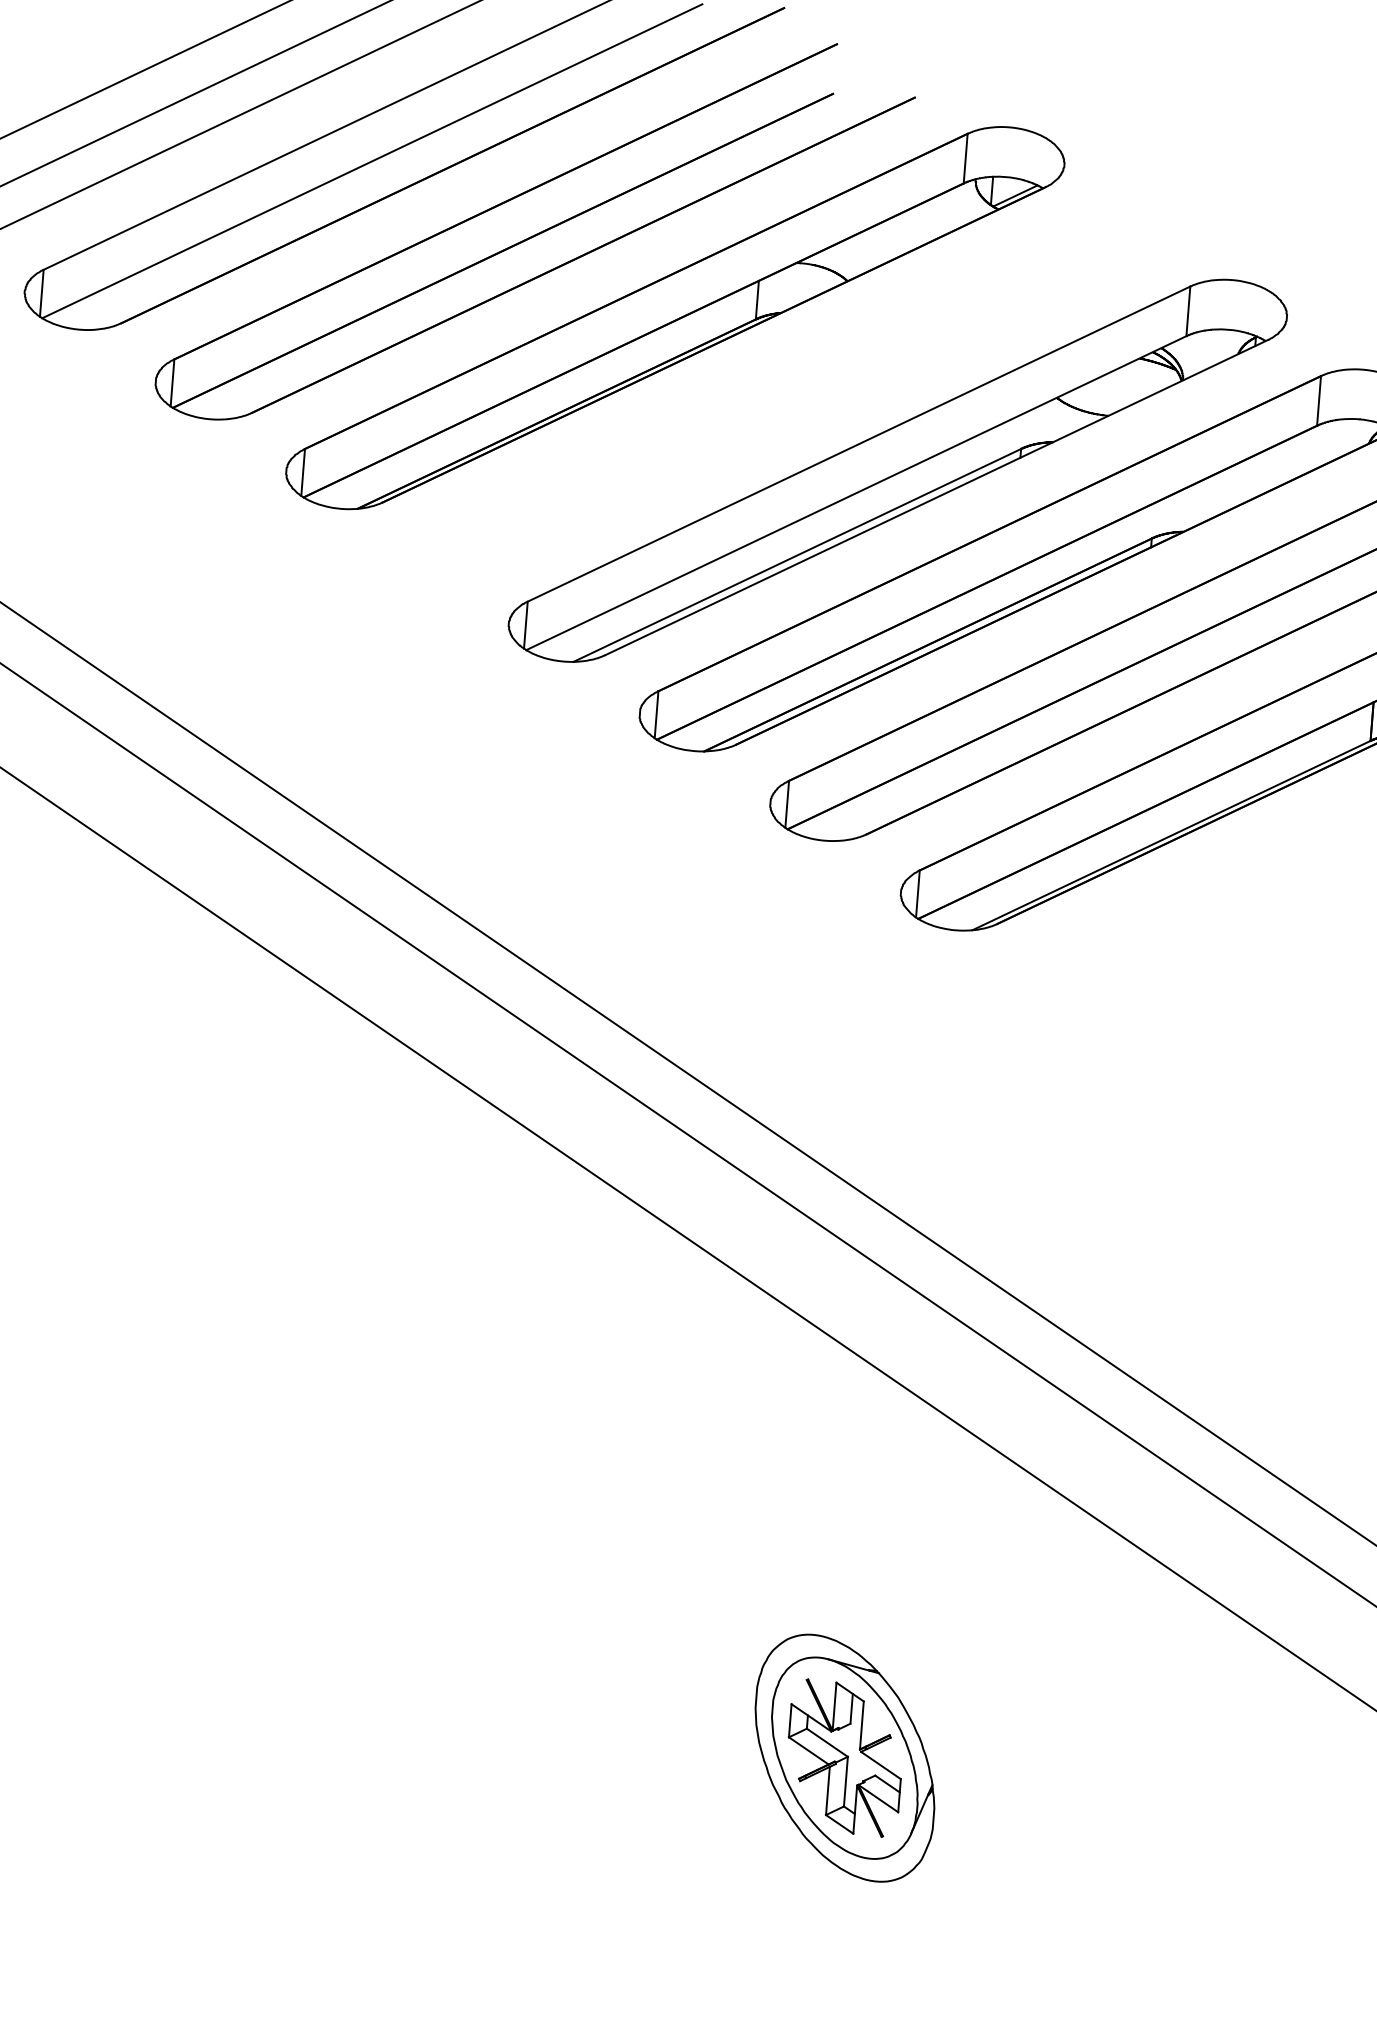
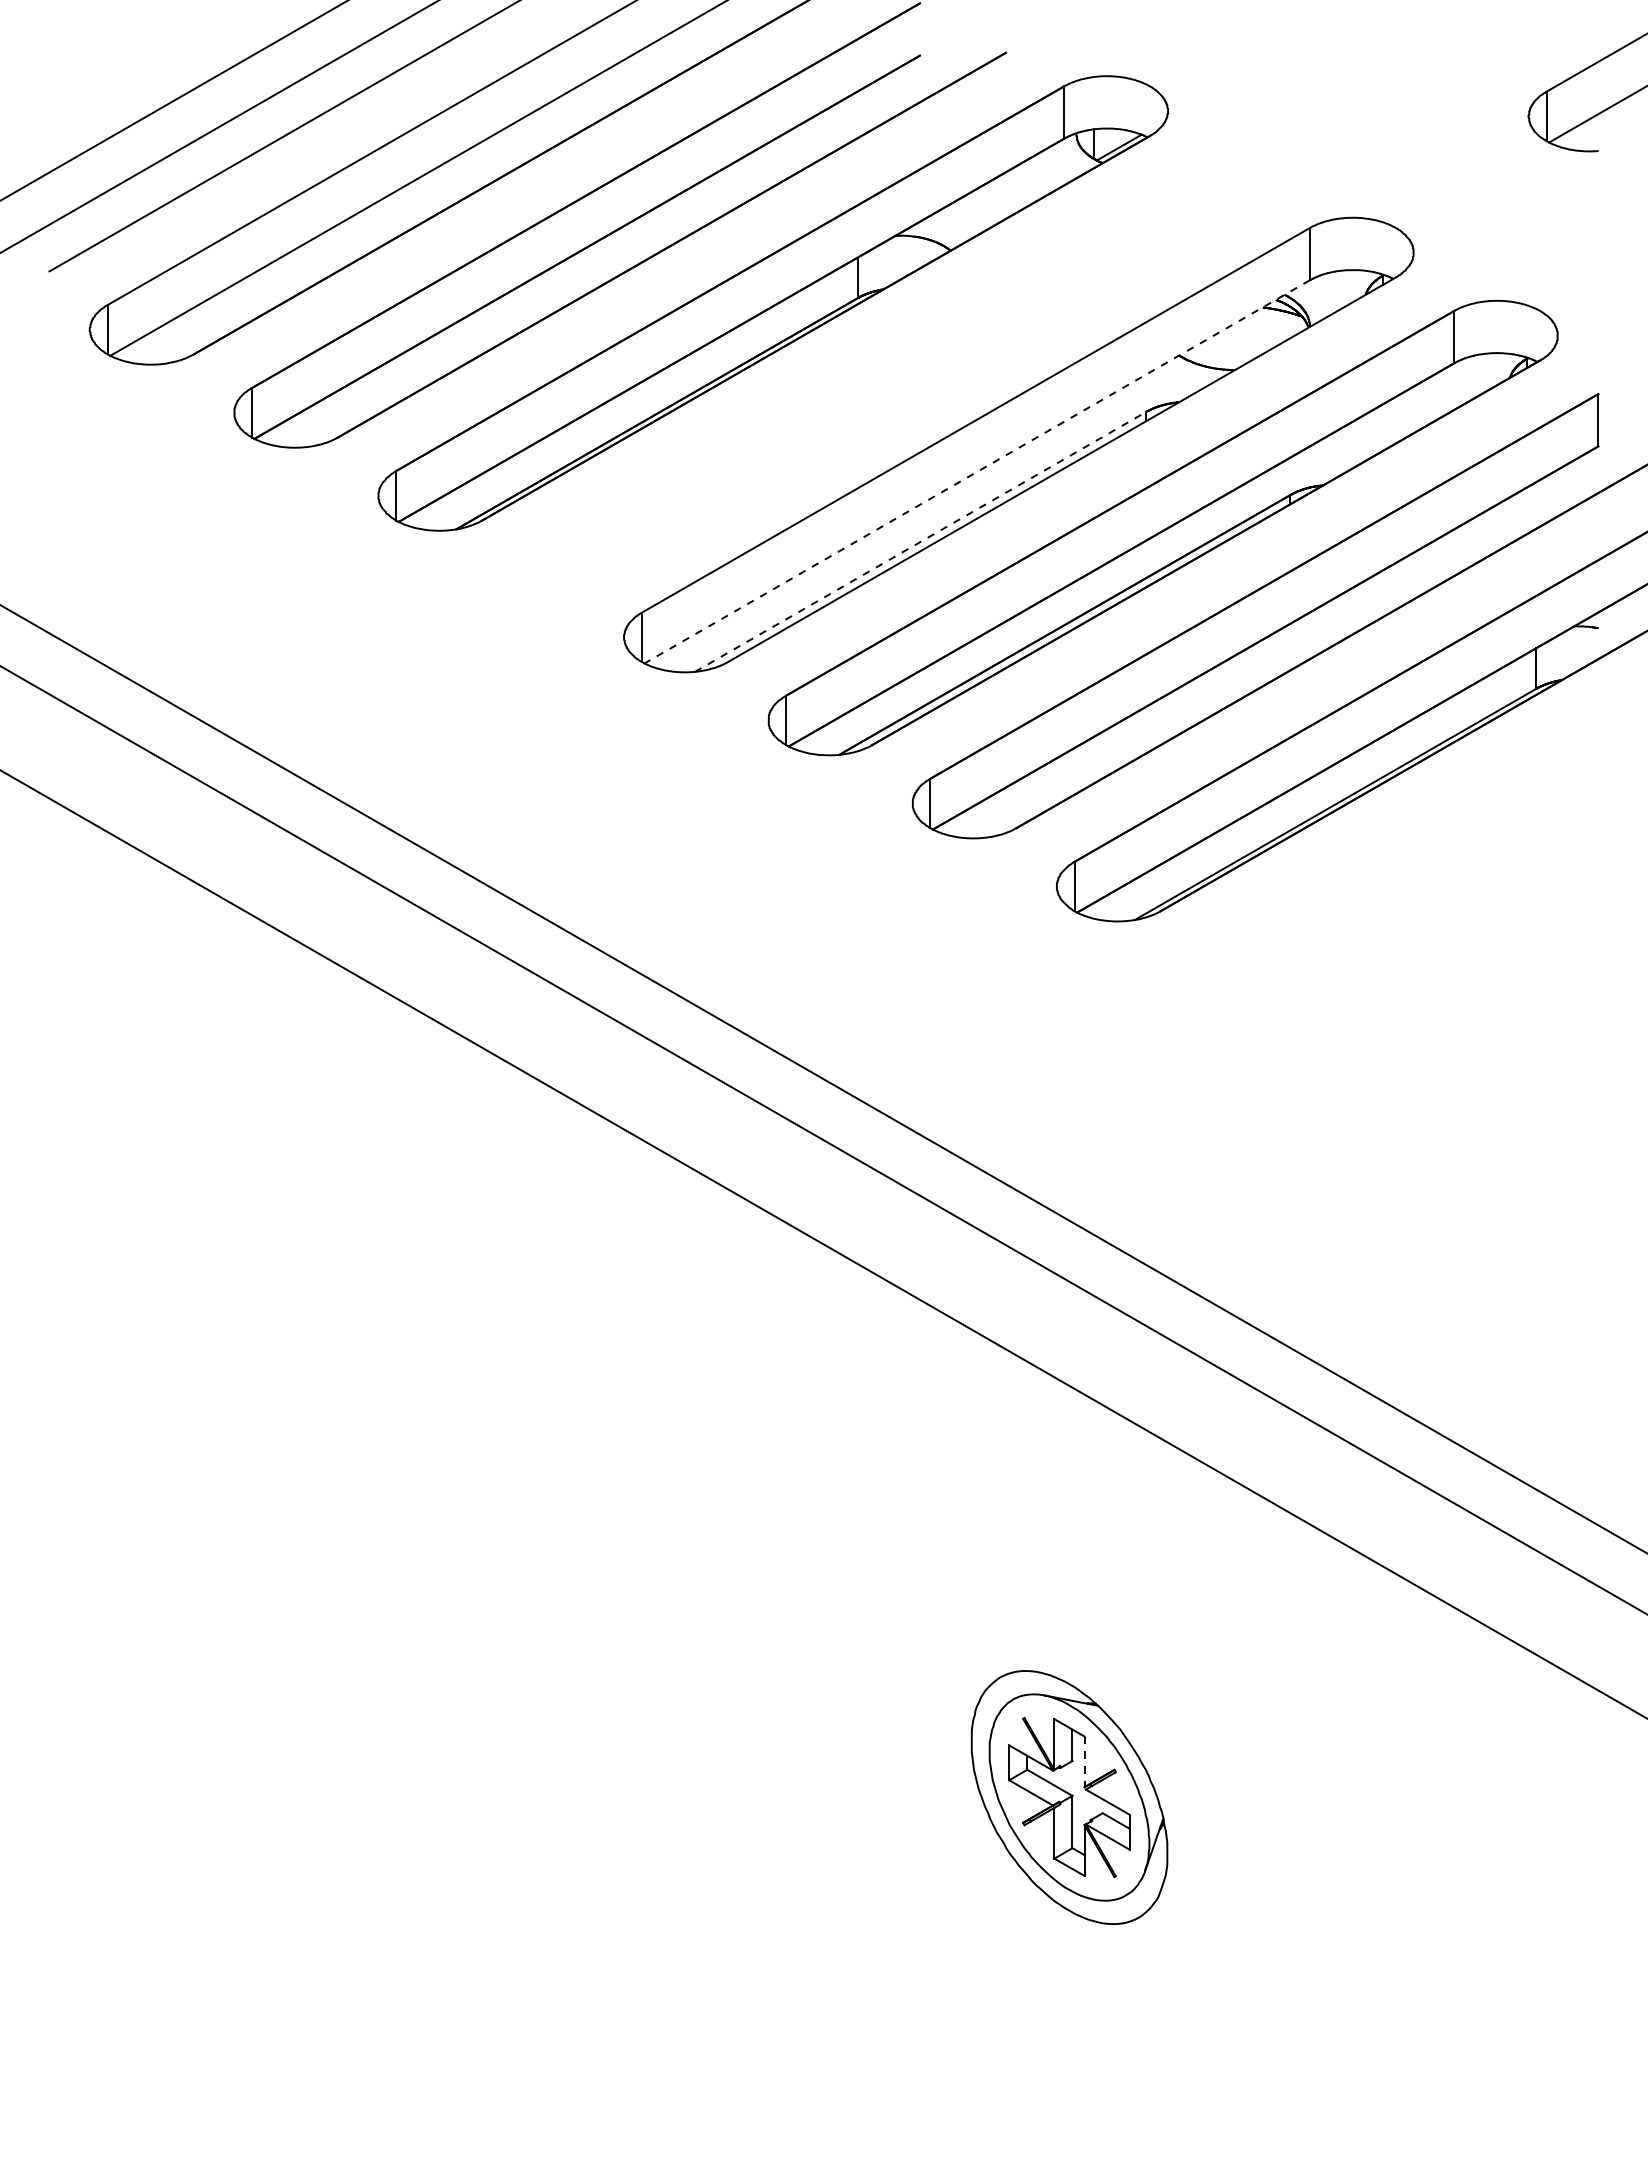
line: (856, 492) -> (977, 471), solid -> dashed
line: (797, 555) -> (920, 541), solid -> dashed
line: (861, 1726) -> (1084, 1762), solid -> dashed

